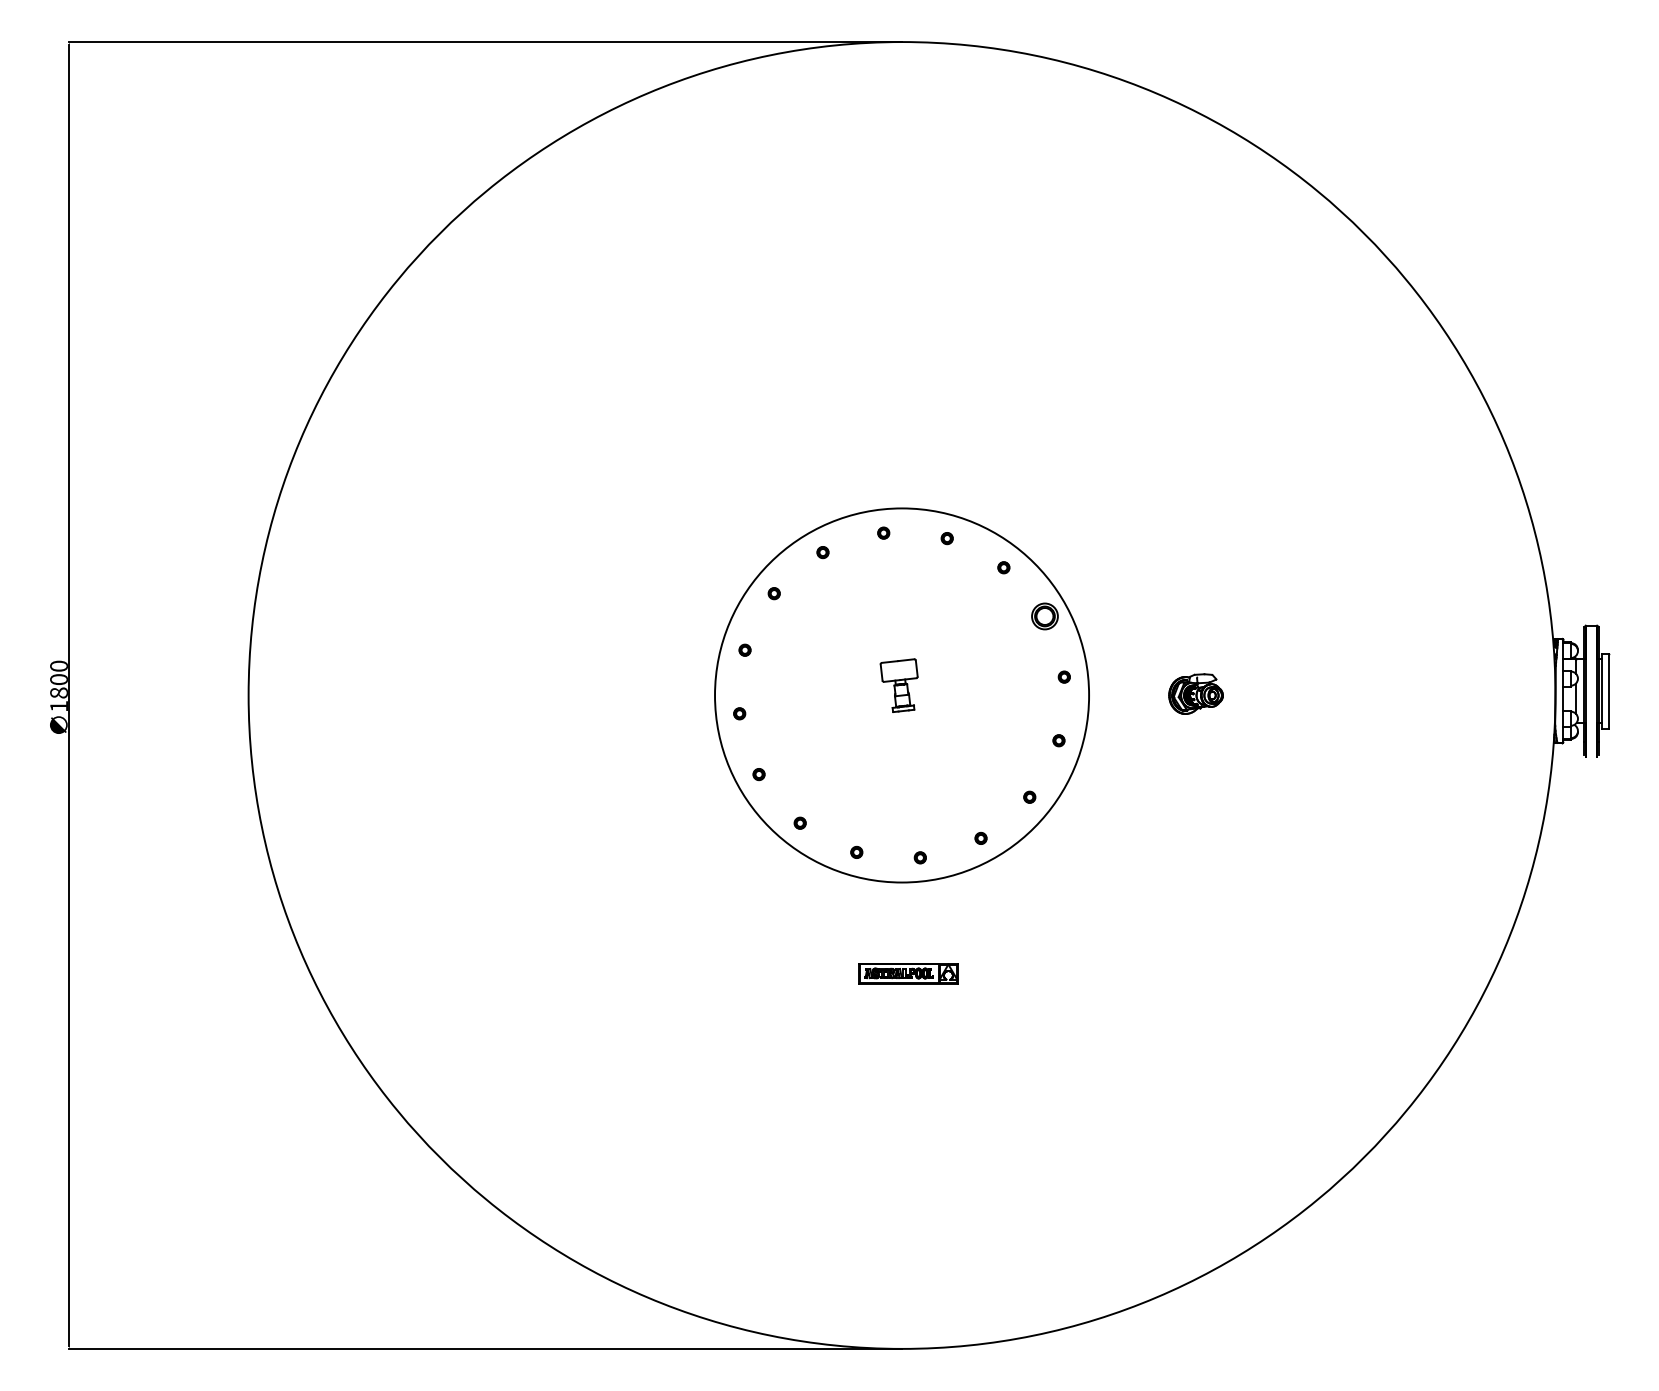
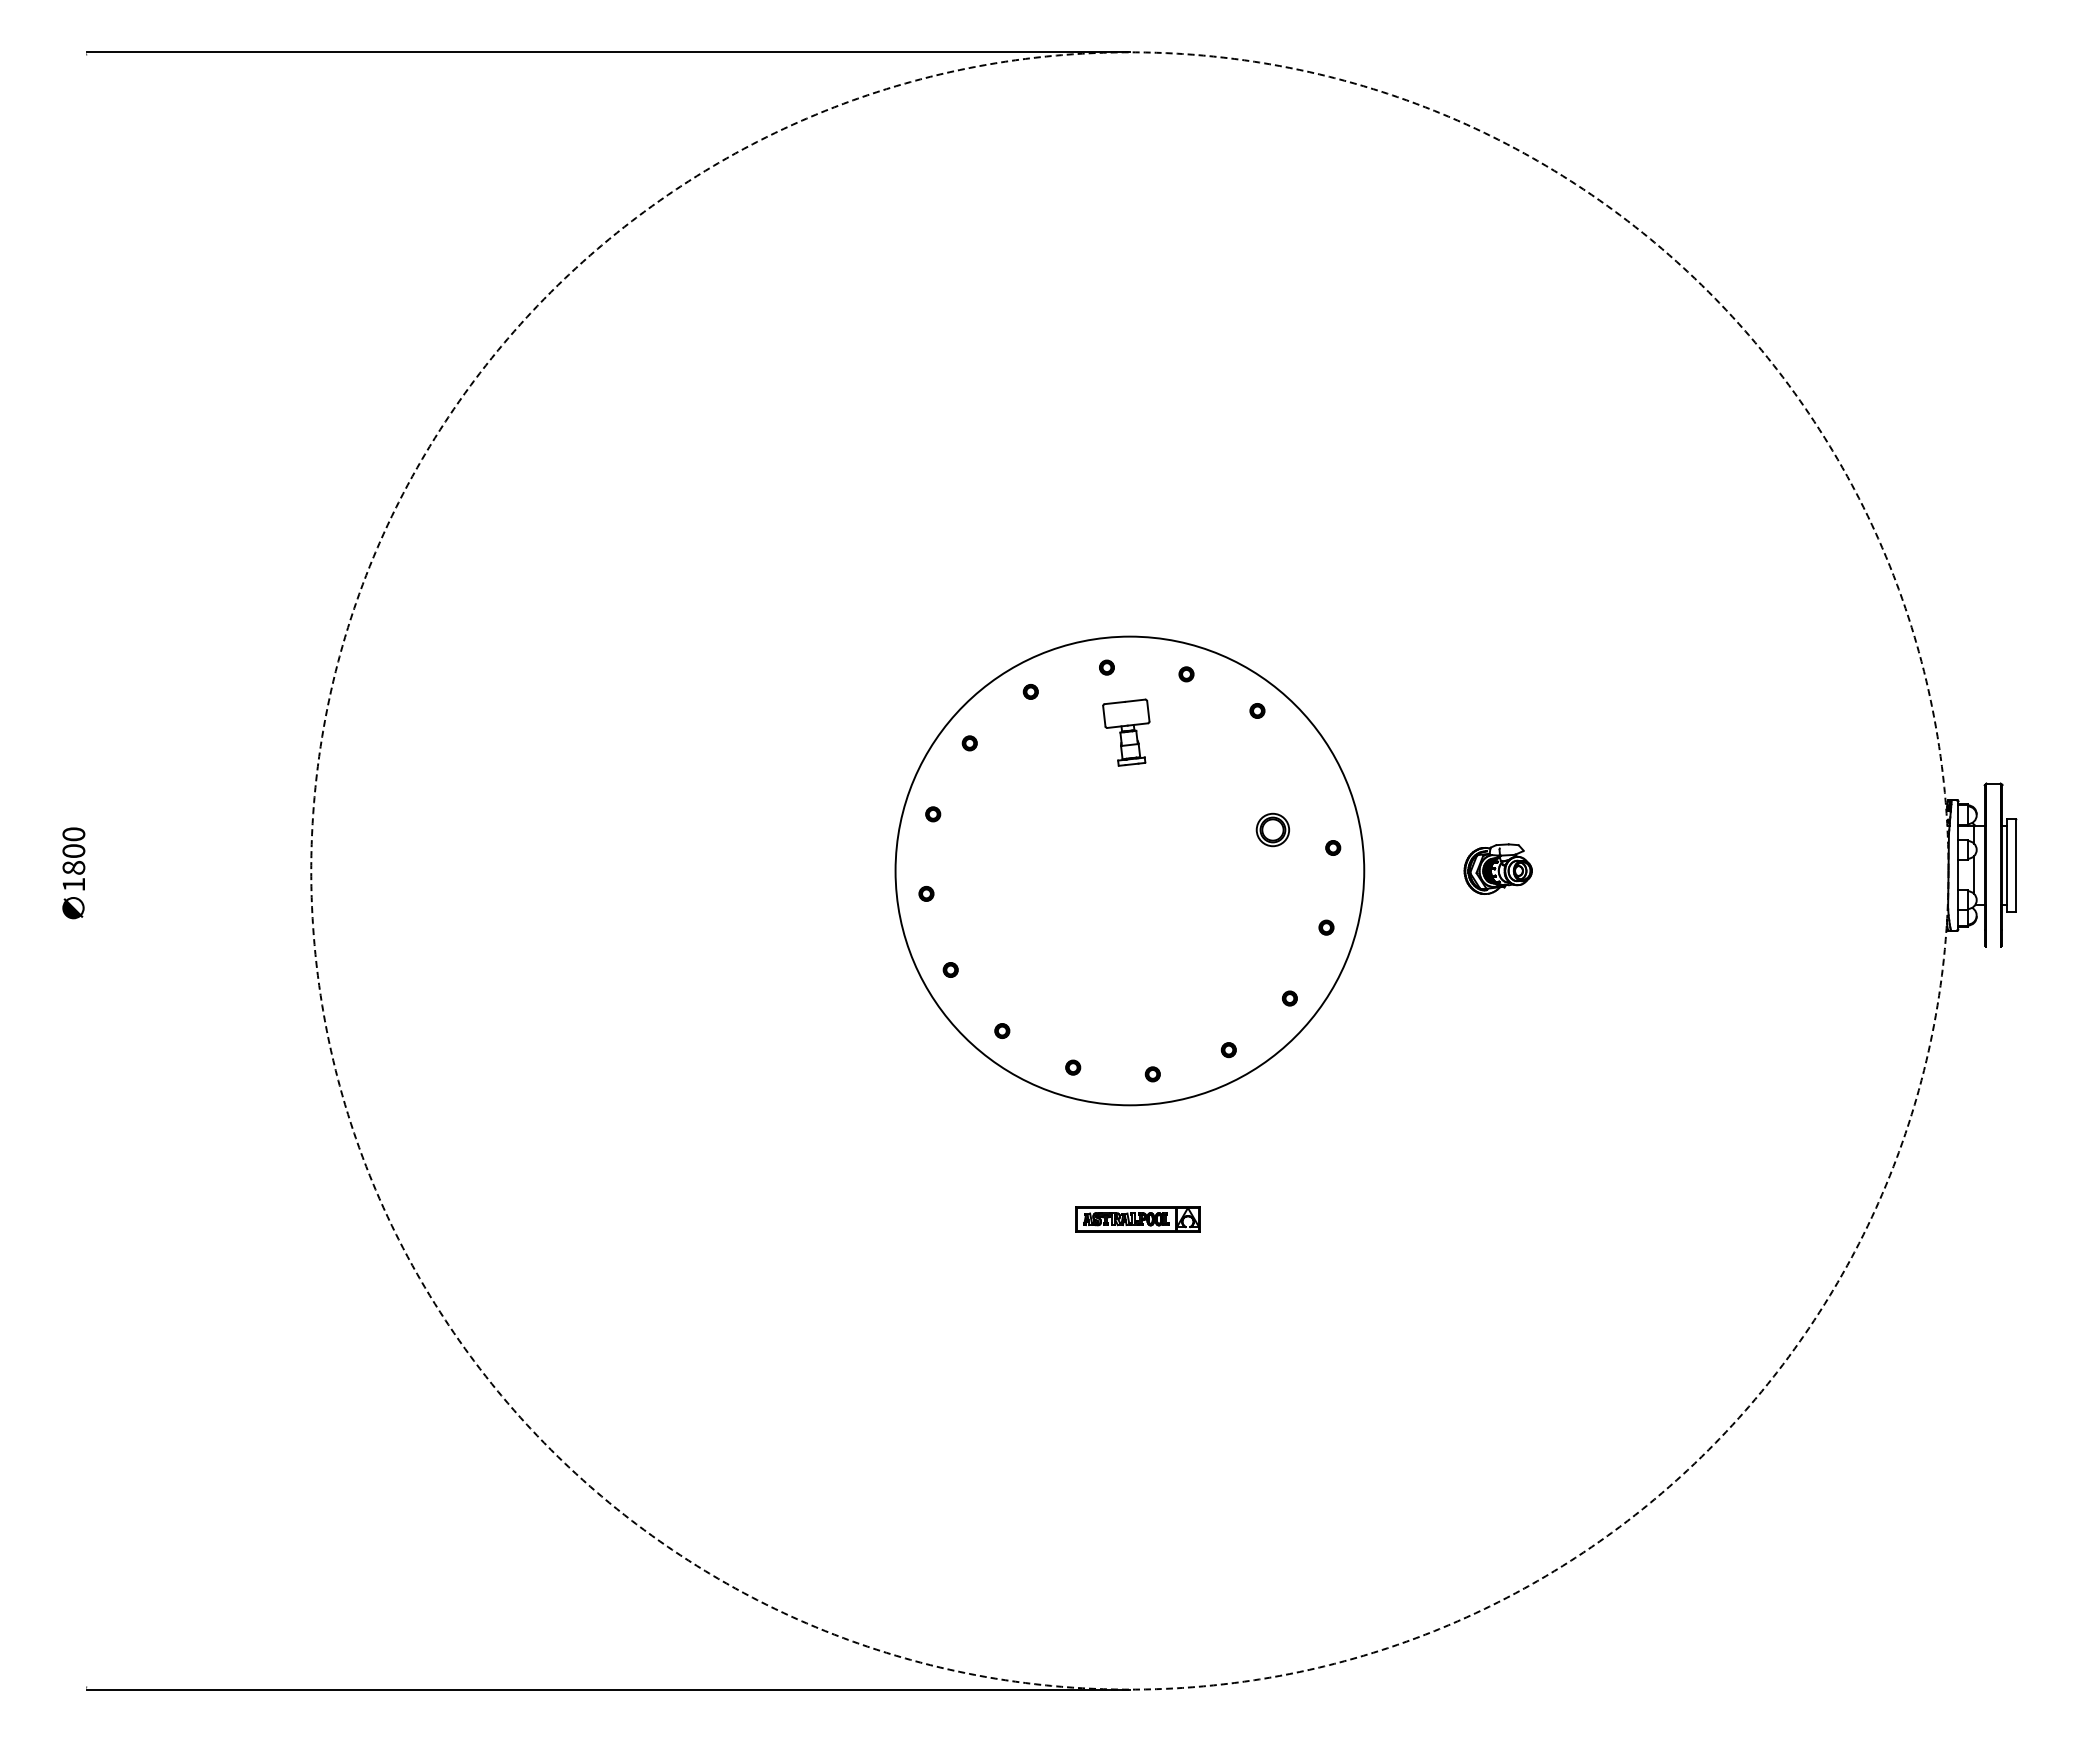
part: (1044, 616) -> (1272, 829), moved
part: (899, 685) -> (1126, 732), moved
line: (69, 695) -> (86, 870), removed
circle: (901, 695) -> (1129, 870), solid -> dashed

